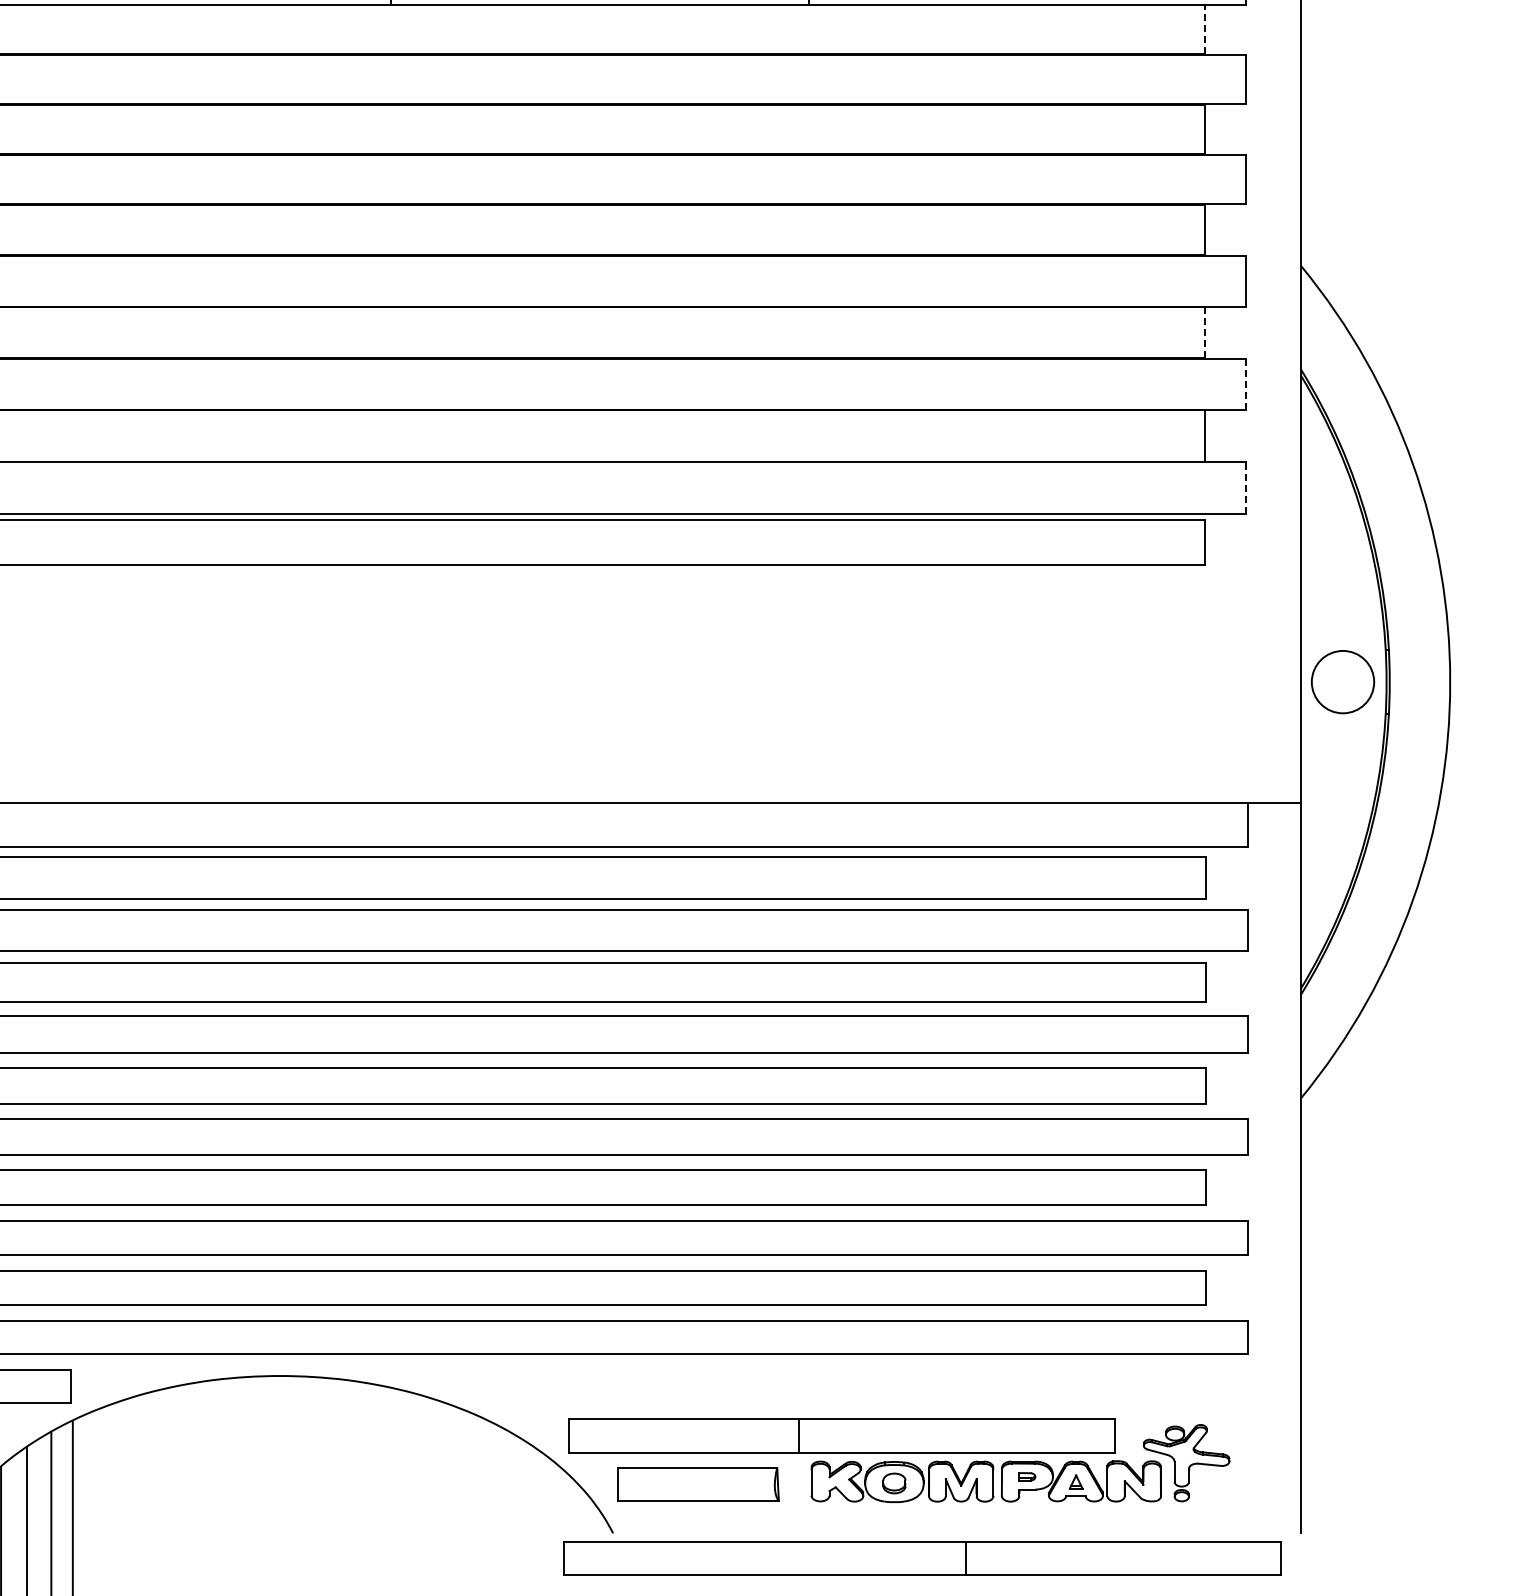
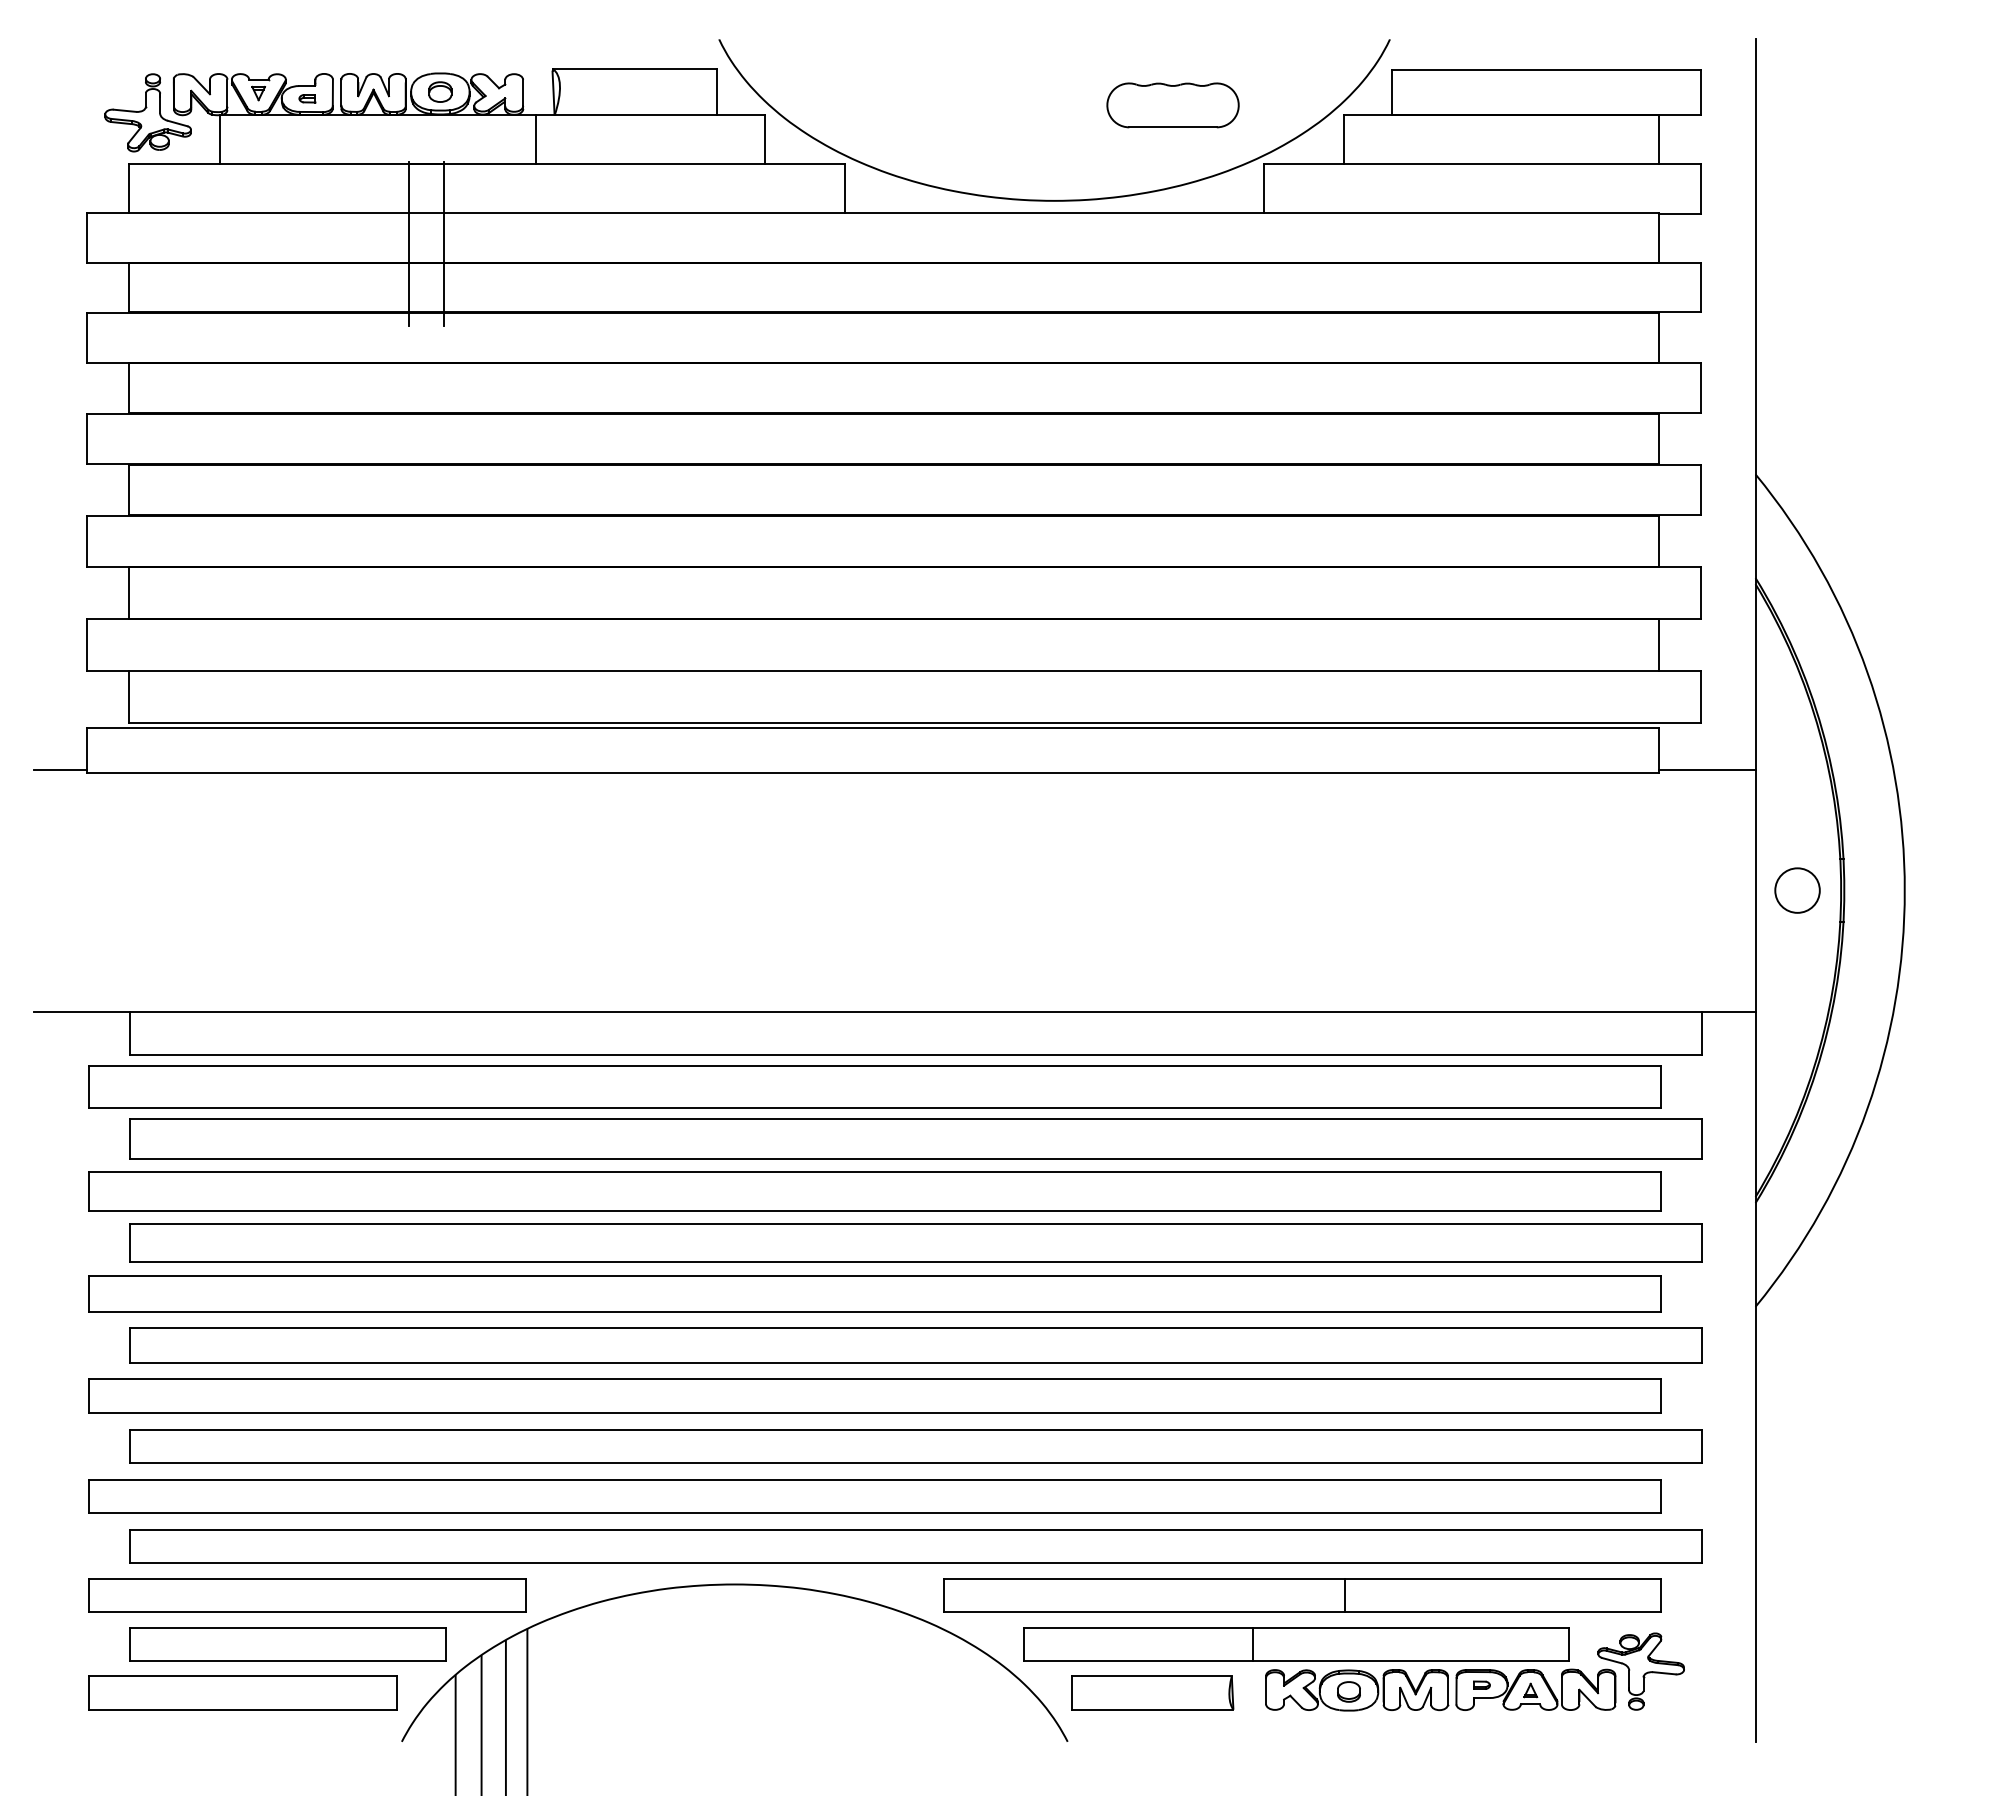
line: (1204, 30) -> (1659, 238), dashed -> solid
line: (1204, 333) -> (1659, 541), dashed -> solid
line: (1245, 384) -> (1700, 592), dashed -> solid
line: (1245, 488) -> (1700, 696), dashed -> solid
line: (1252, 561) -> (1707, 769), added
circle: (1342, 682) -> (1797, 890), size x0.71
part: (922, 1559) -> (1302, 1595), moved

